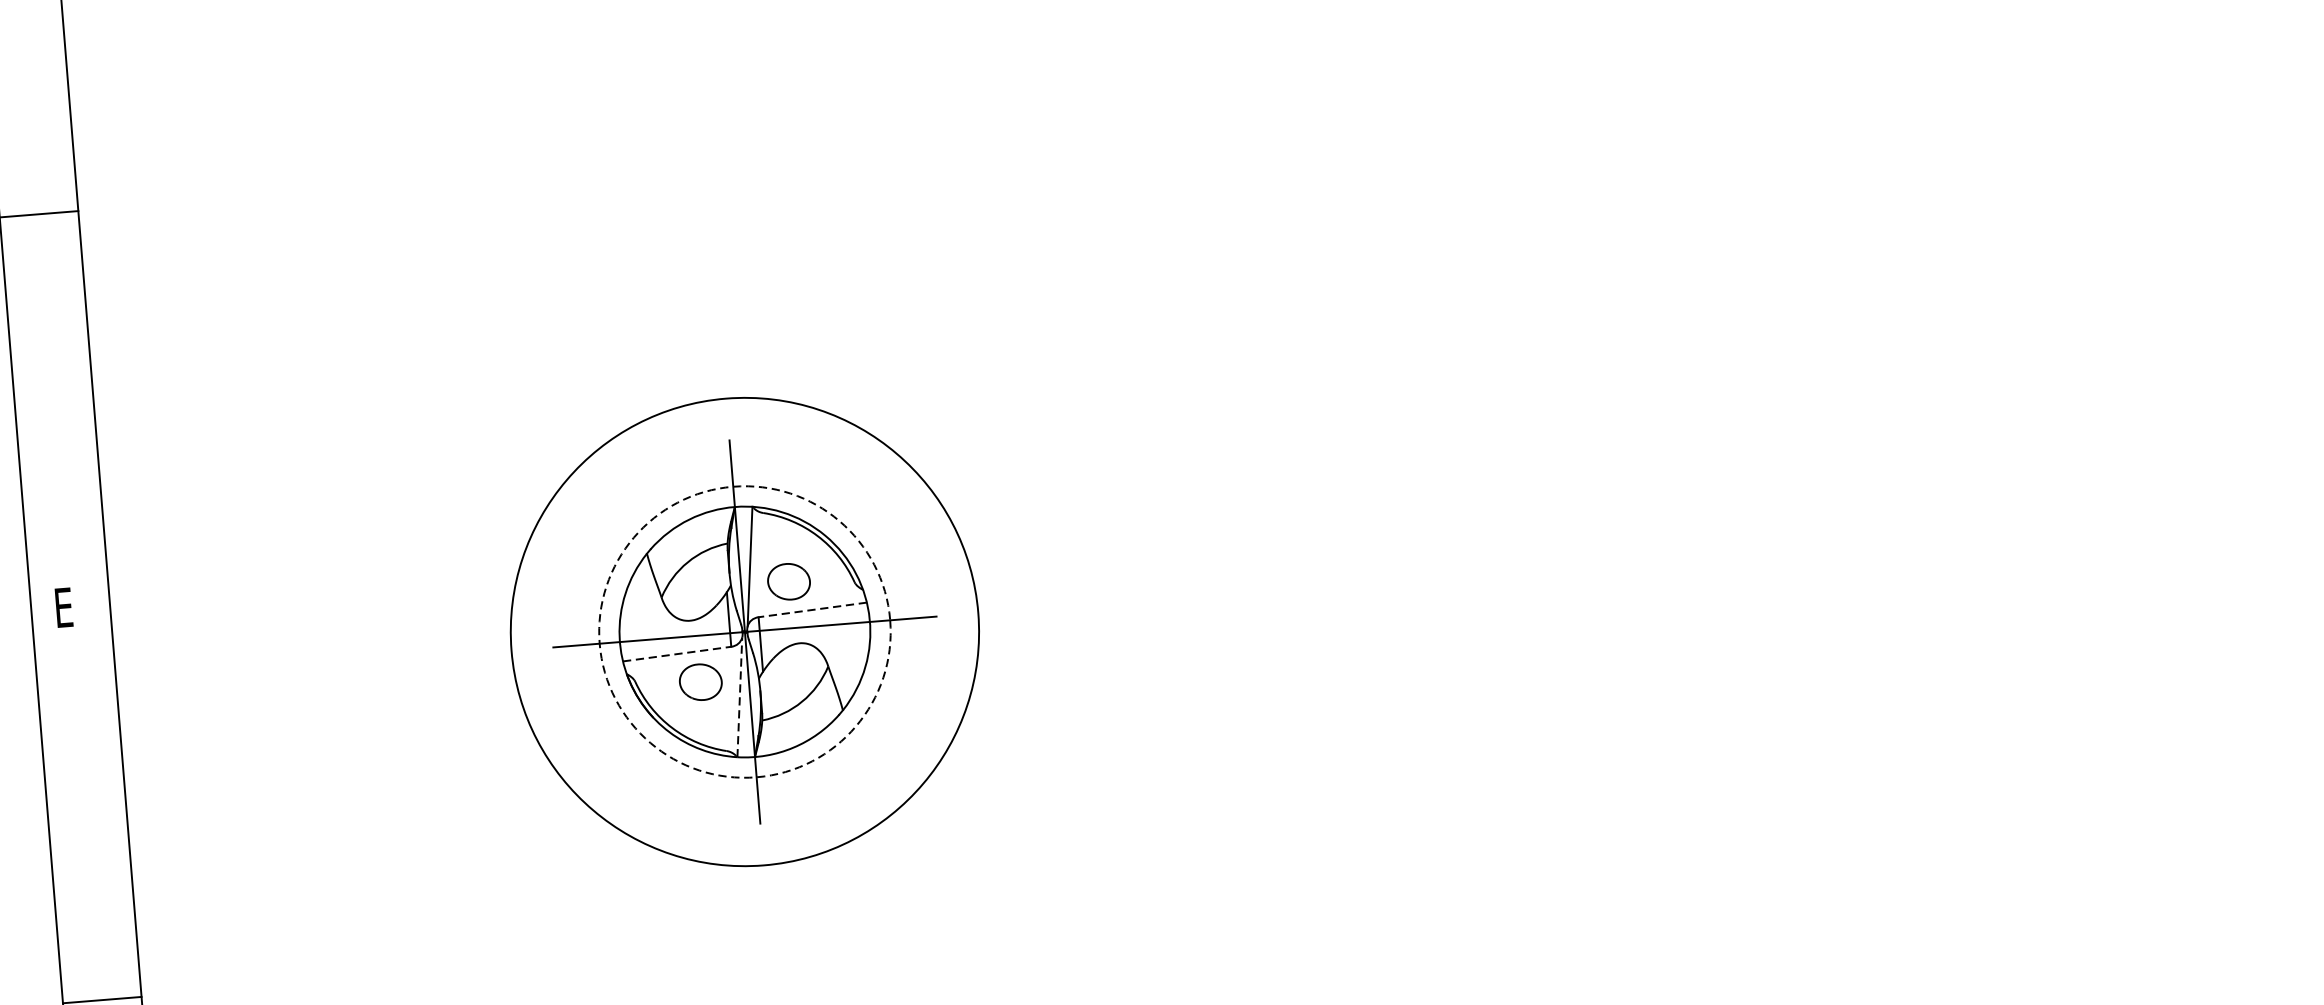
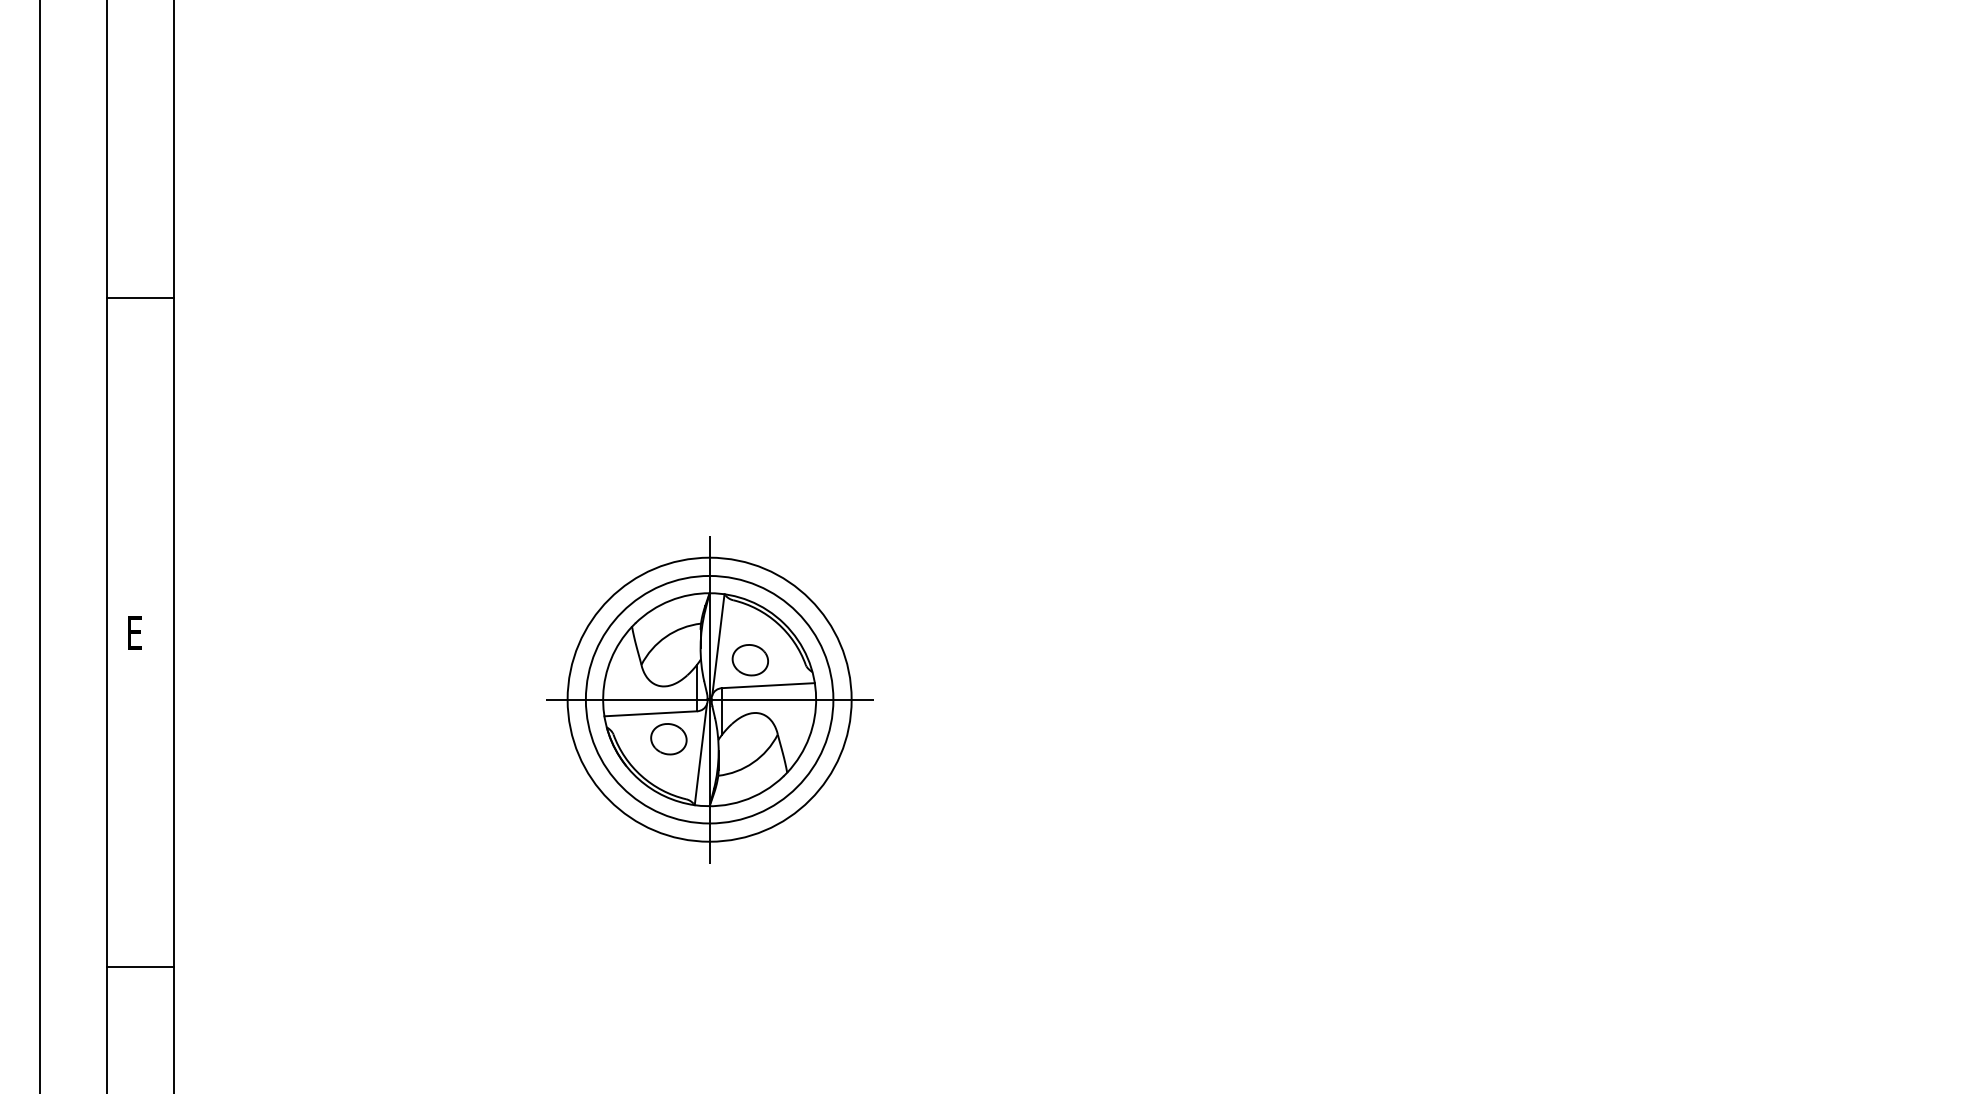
line: (812, 609) -> (768, 685), dashed -> solid
circle: (744, 631) -> (709, 699), dashed -> solid
circle: (744, 631) -> (709, 699), size x0.71
line: (677, 653) -> (651, 713), dashed -> solid
line: (739, 697) -> (700, 754), dashed -> solid

